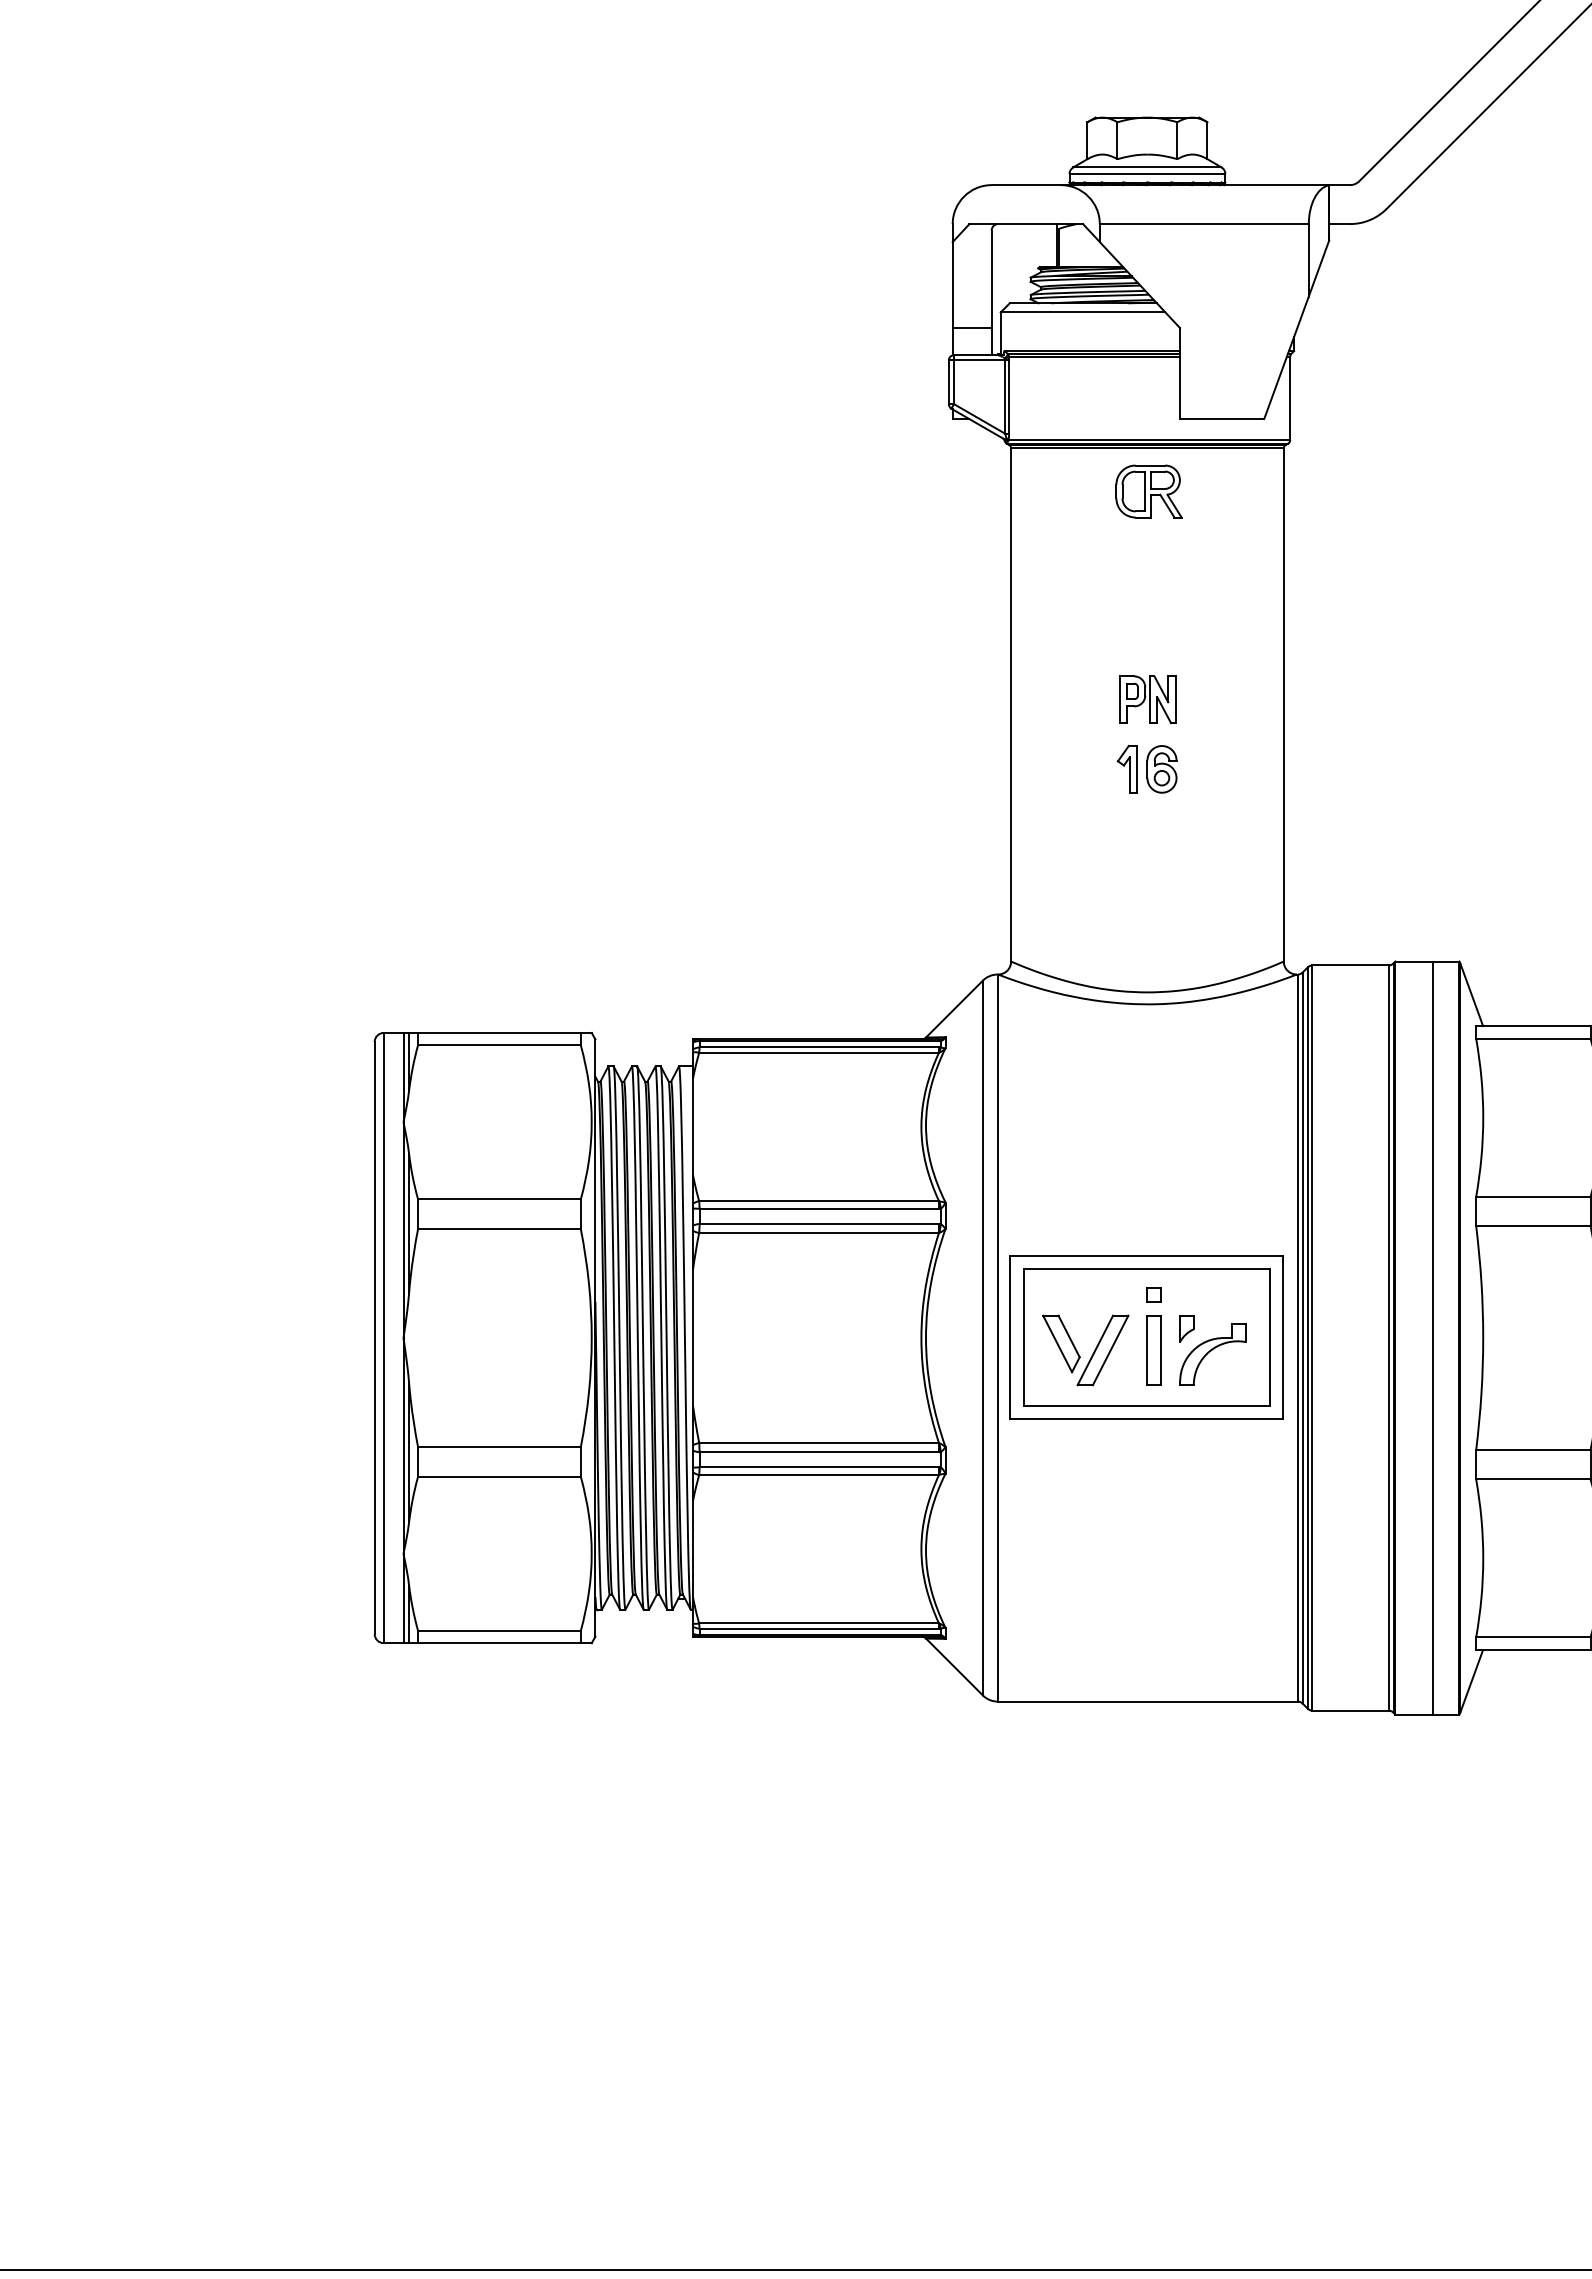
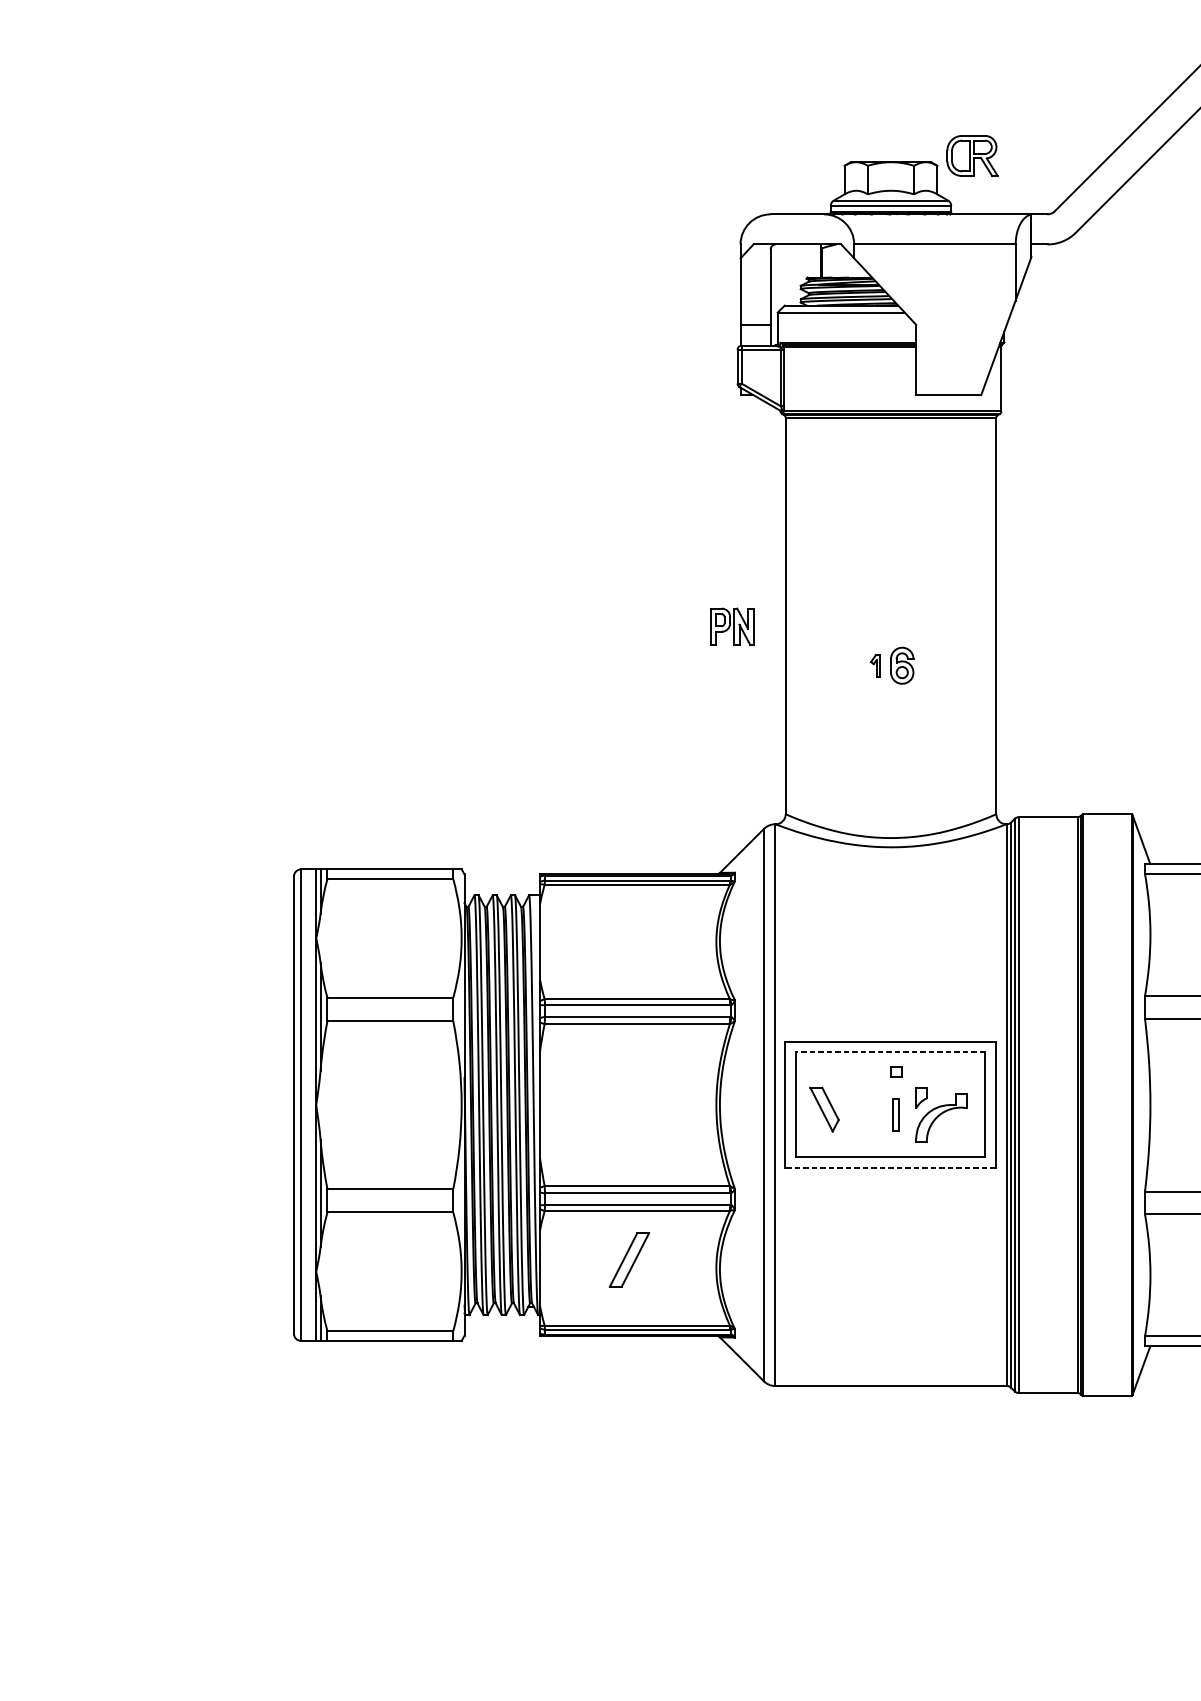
part: (1148, 491) -> (972, 155), moved
part: (1147, 699) -> (731, 626), moved
part: (1126, 769) -> (874, 665), size x0.6
line: (1146, 1269) -> (890, 1052), solid -> dashed
line: (1433, 1337) -> (1112, 1104), removed
part: (1102, 1350) -> (629, 1260), moved
part: (1153, 1350) -> (895, 1114), size x0.6
line: (1146, 1419) -> (890, 1168), solid -> dashed

